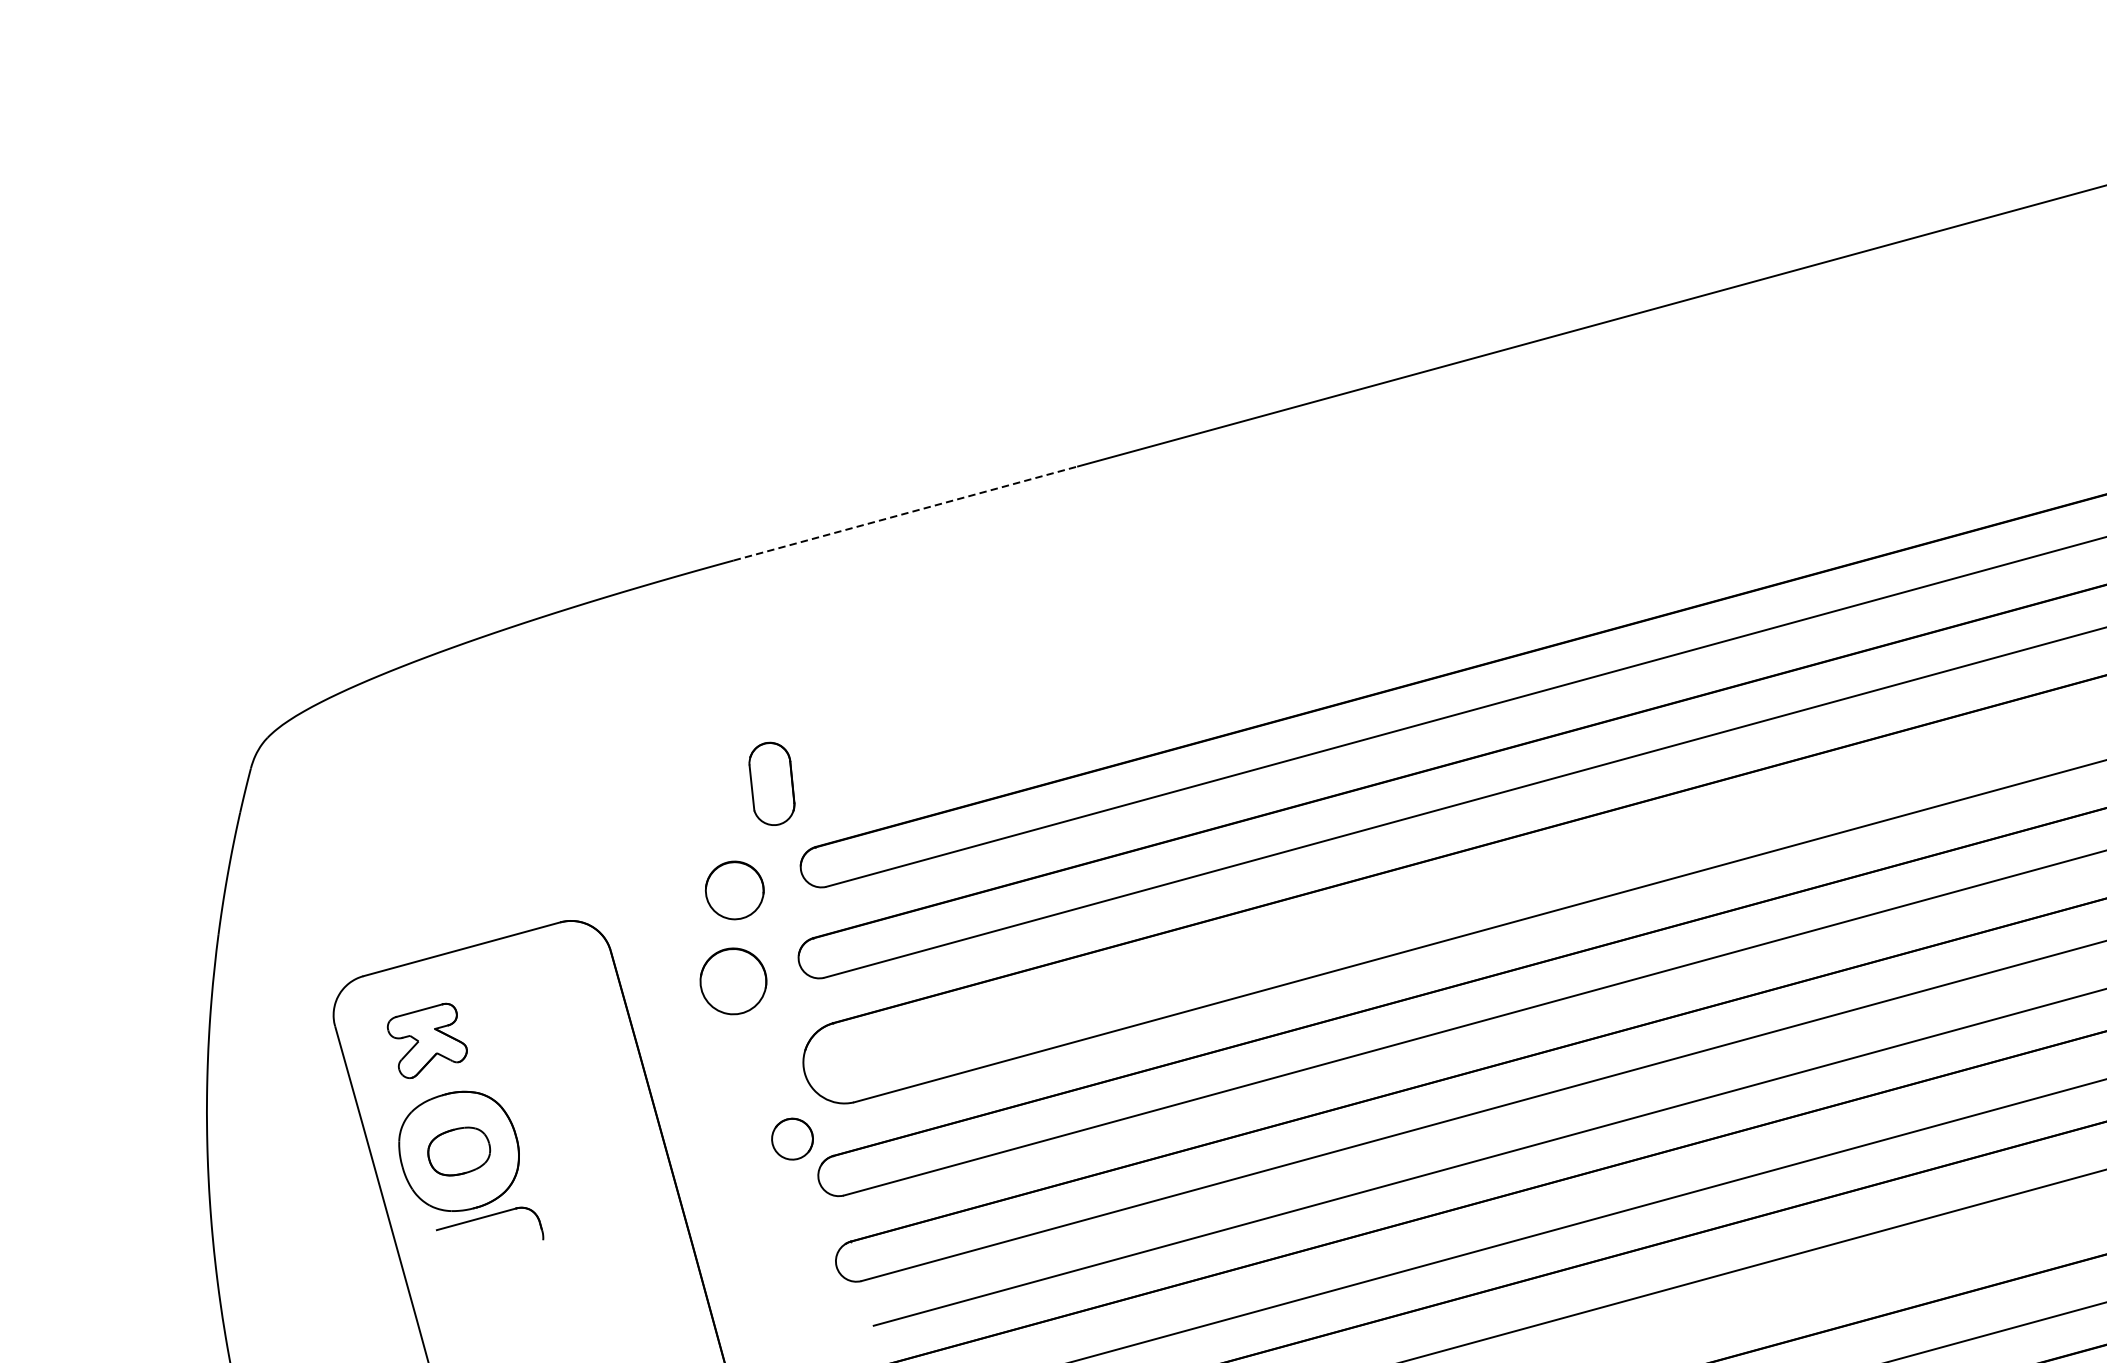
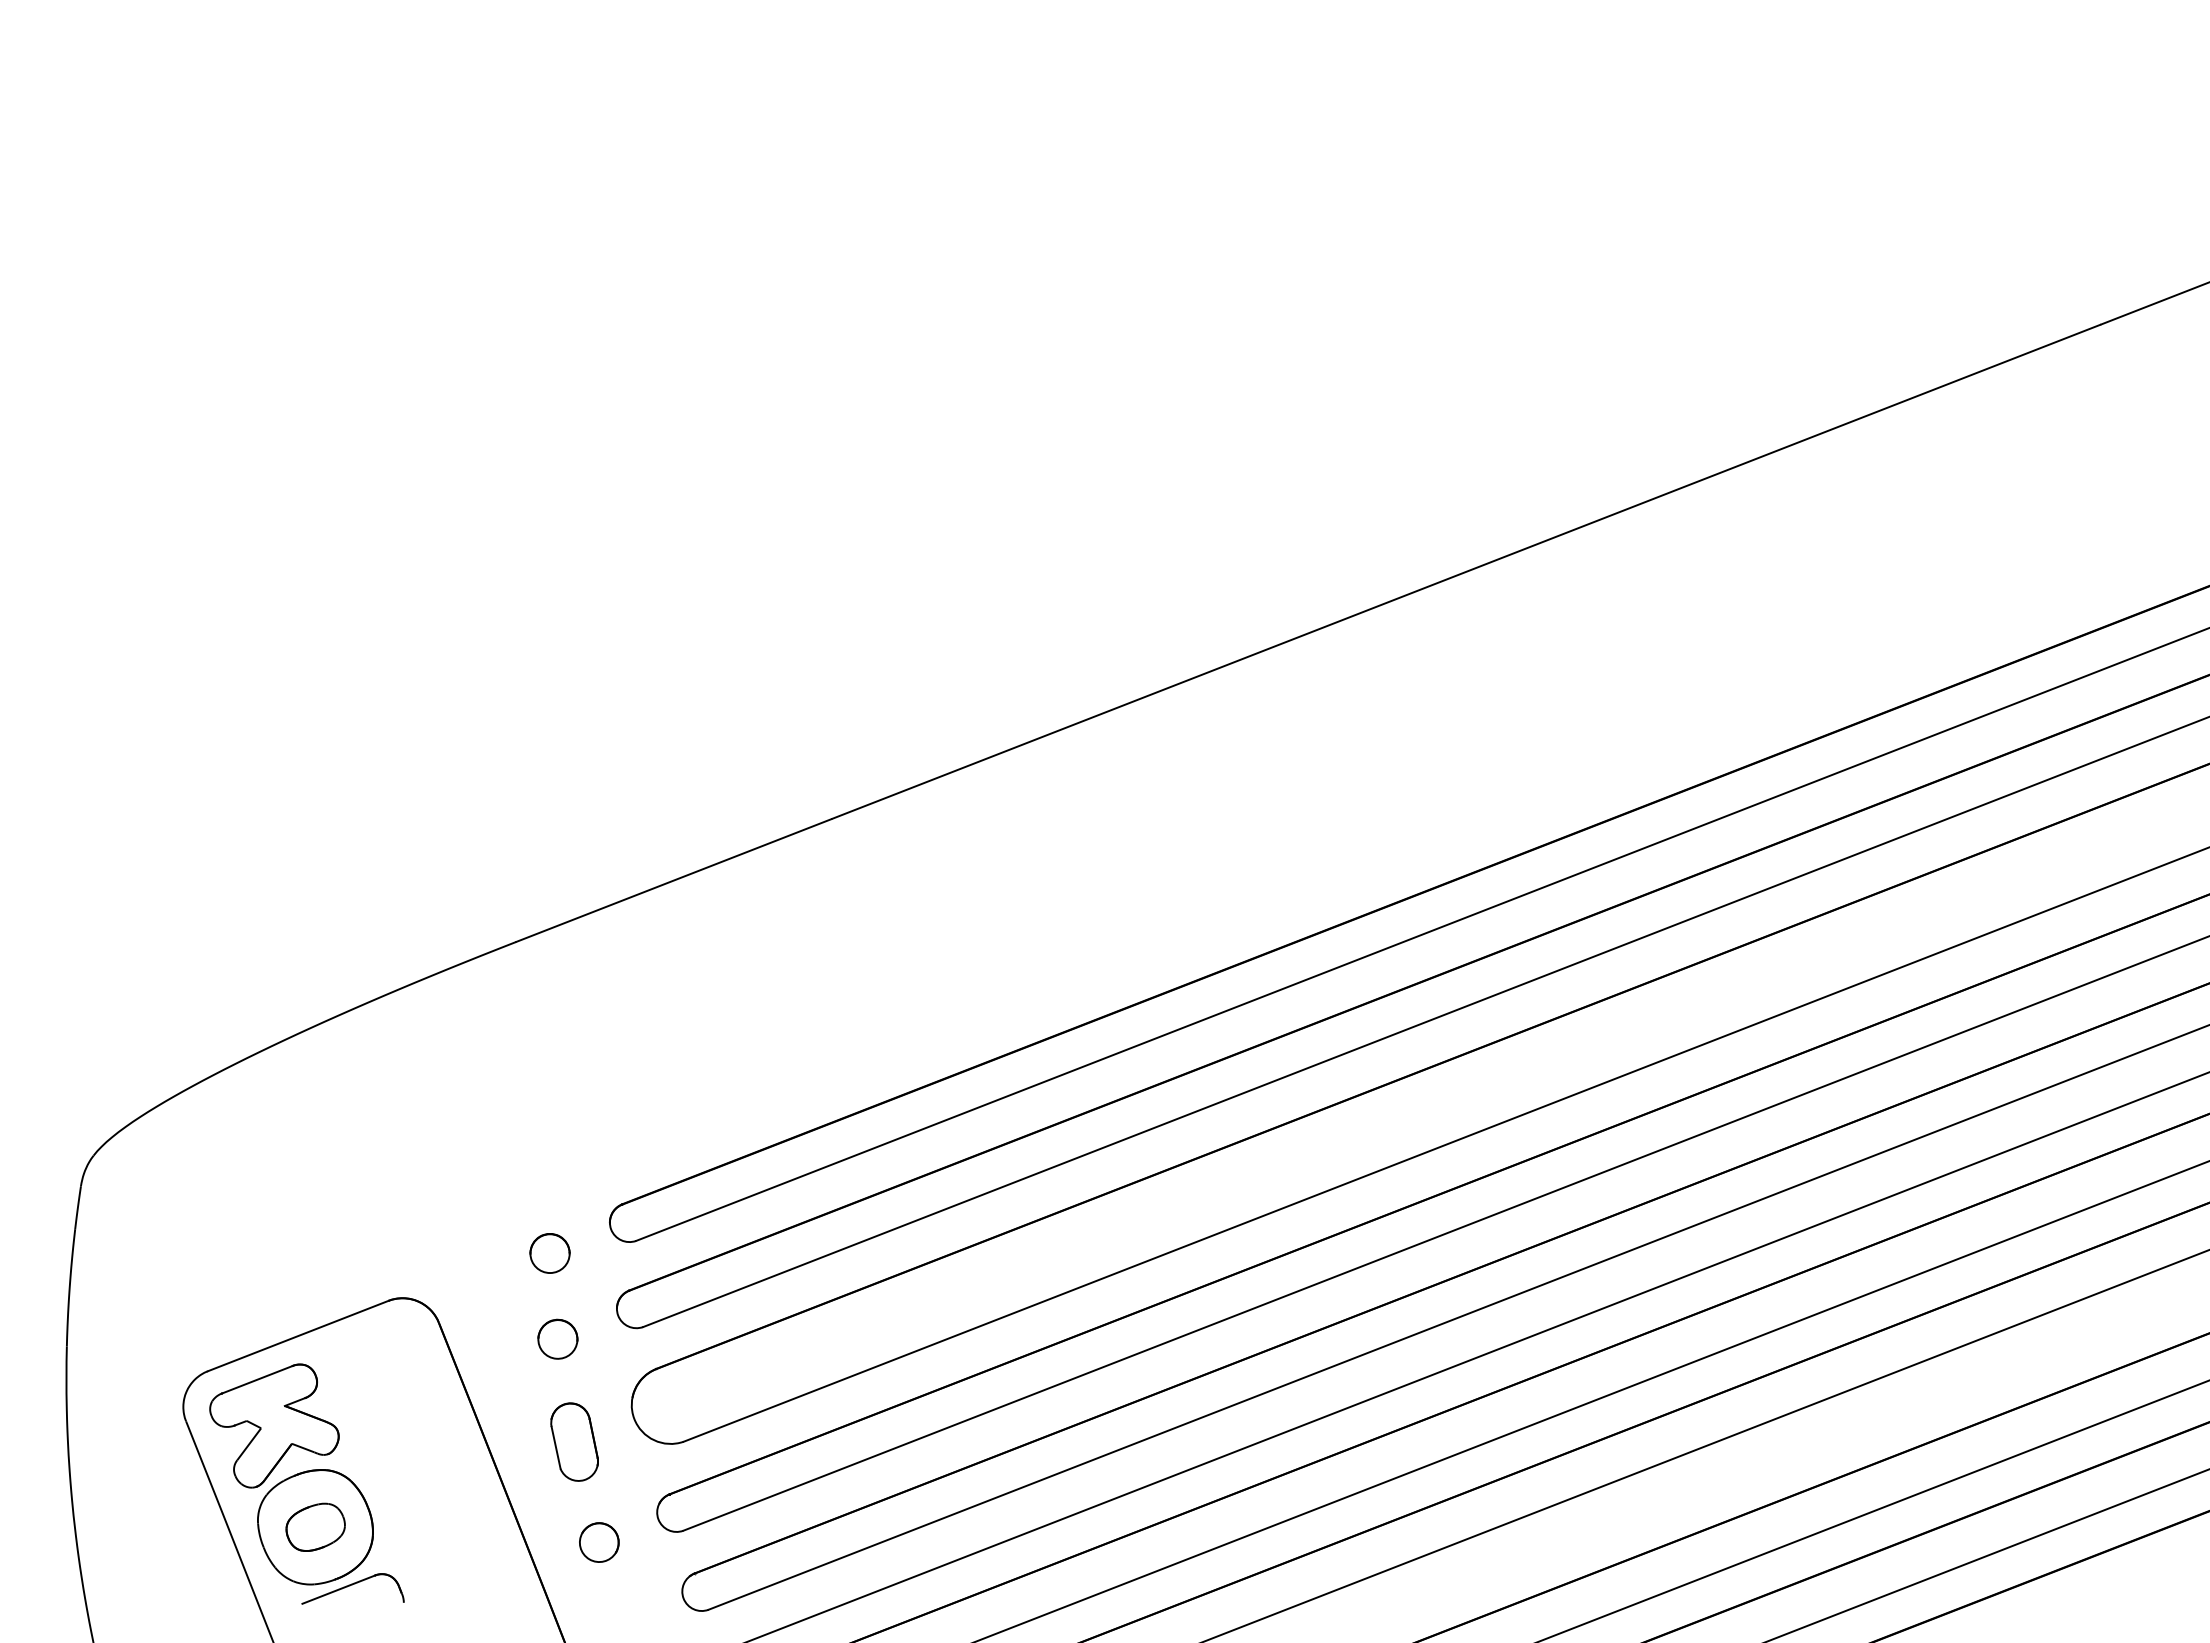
line: (906, 513) -> (674, 880), dashed -> solid
part: (771, 783) -> (574, 1441), moved
part: (734, 890) -> (549, 1253), size x0.71
part: (733, 980) -> (557, 1338), size x0.62
part: (427, 1040) -> (274, 1425), size x1.67
part: (792, 1139) -> (599, 1542), moved

